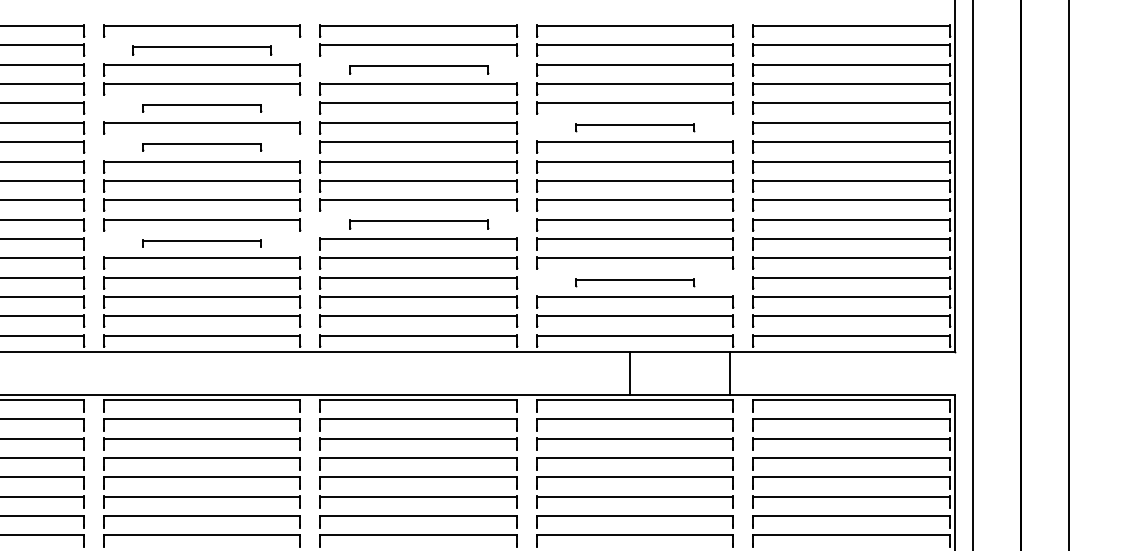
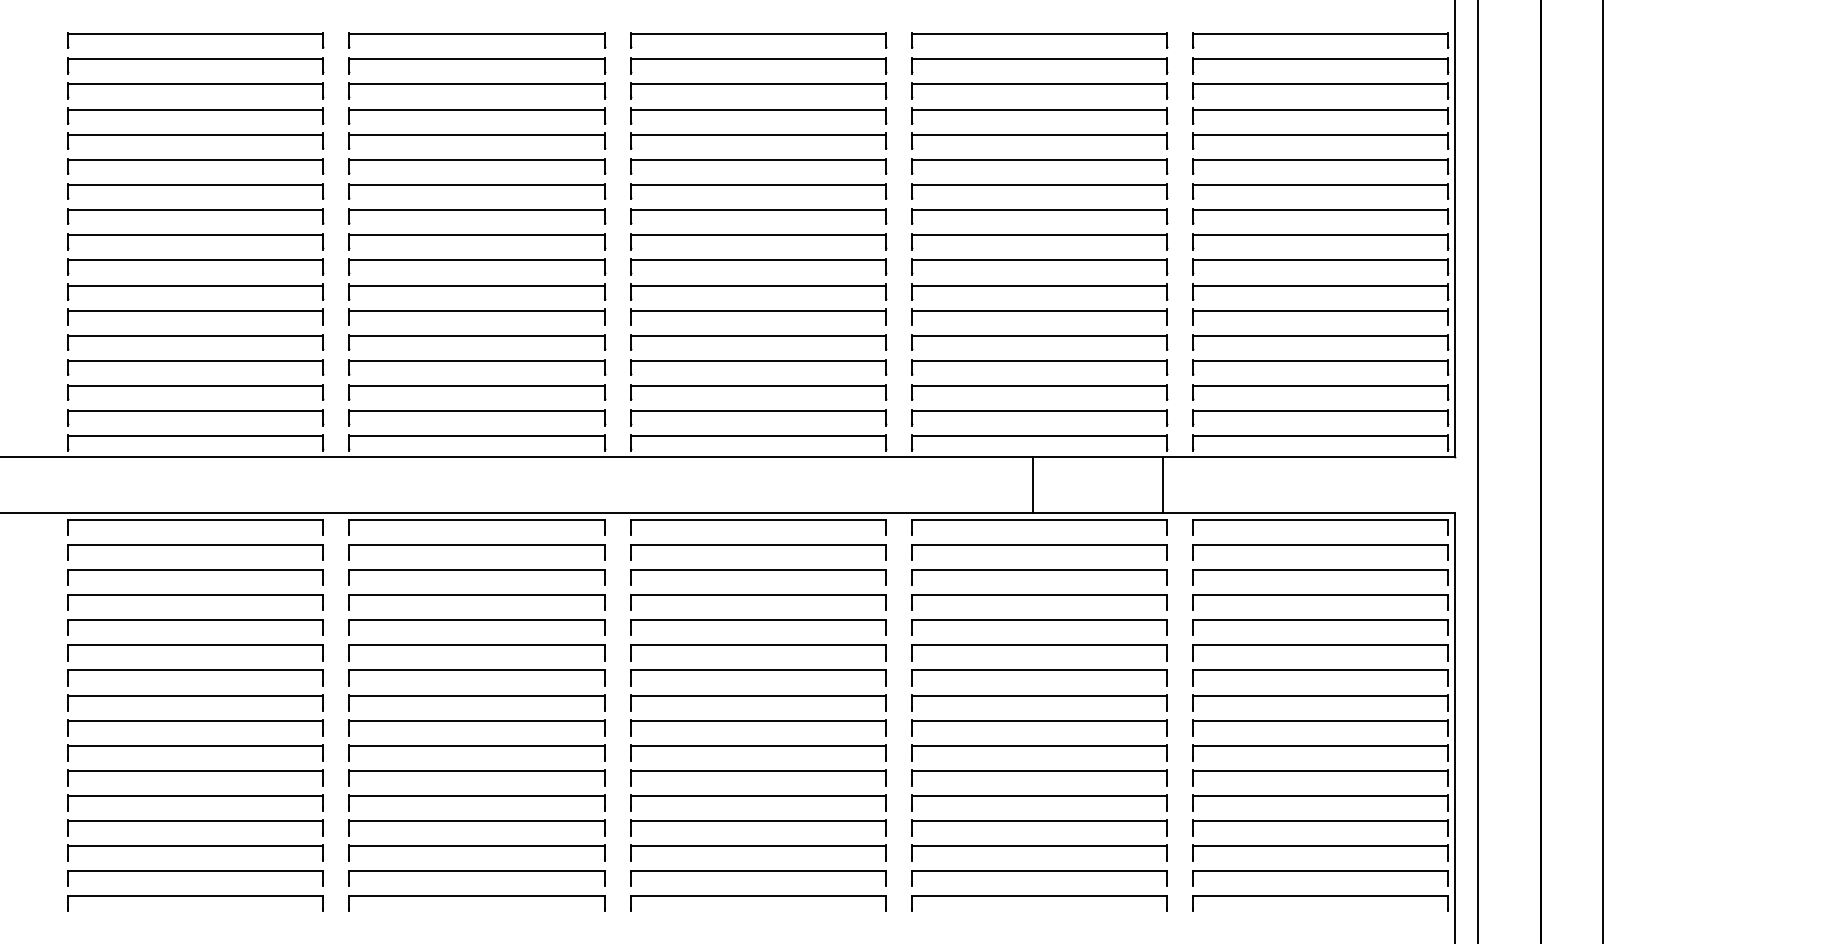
part: (202, 50) -> (477, 65), size x1.43
part: (418, 69) -> (758, 90), size x1.43
part: (202, 107) -> (477, 140), size x1.67
part: (635, 127) -> (1039, 166), size x1.67
part: (202, 147) -> (477, 191), size x1.67
part: (418, 224) -> (758, 291), size x1.43
part: (201, 243) -> (476, 316), size x1.67
part: (635, 282) -> (1039, 367), size x1.67

